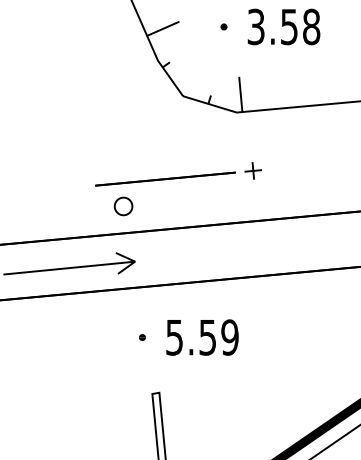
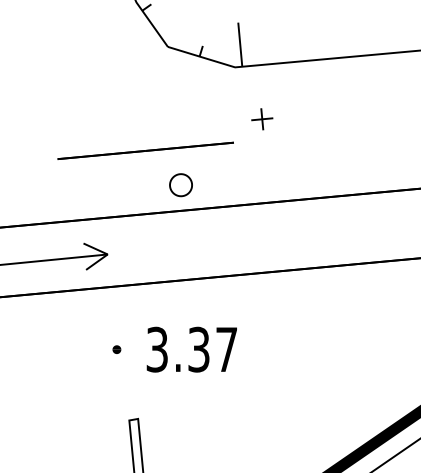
part: (253, 170) -> (262, 118), moved
part: (123, 206) -> (180, 185), moved
text: (202, 337) -> (192, 349), 5.59 -> 3.37

